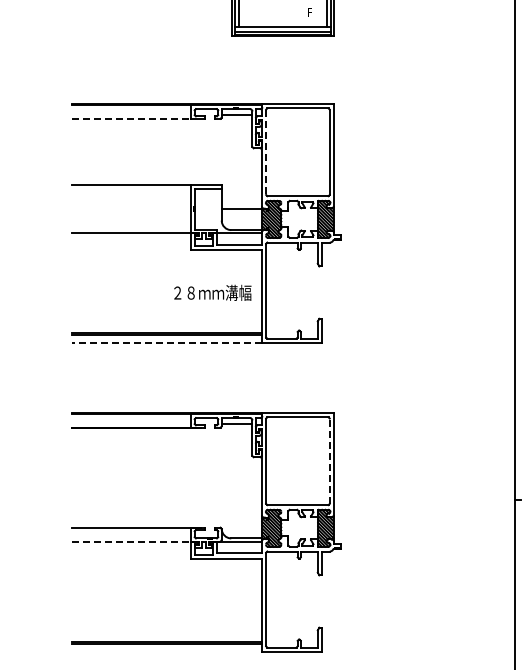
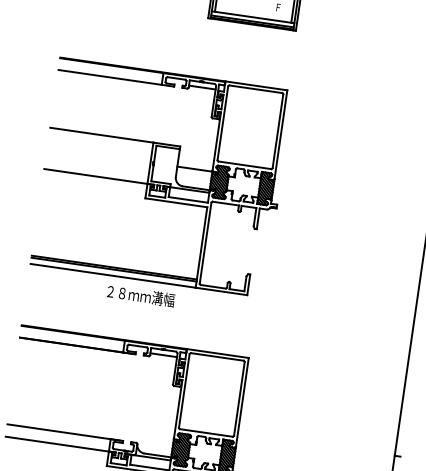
line: (131, 118) -> (110, 77), dashed -> solid
line: (266, 152) -> (223, 123), dashed -> solid
text: (212, 292) -> (140, 295), moved
line: (166, 342) -> (112, 275), dashed -> solid
line: (329, 461) -> (239, 399), dashed -> solid
line: (131, 542) -> (57, 444), dashed -> solid

